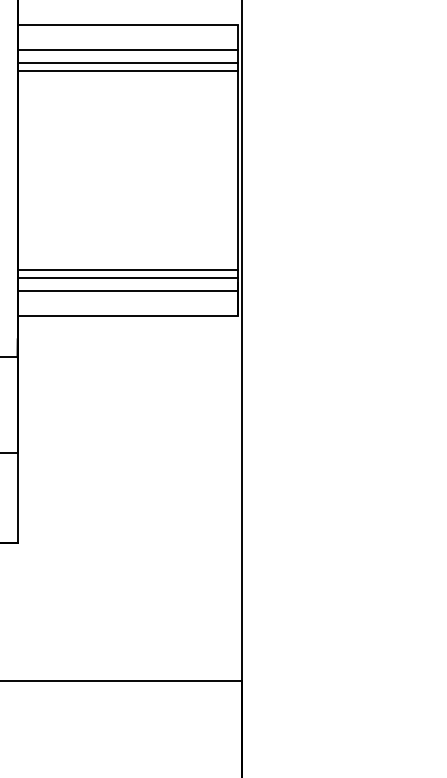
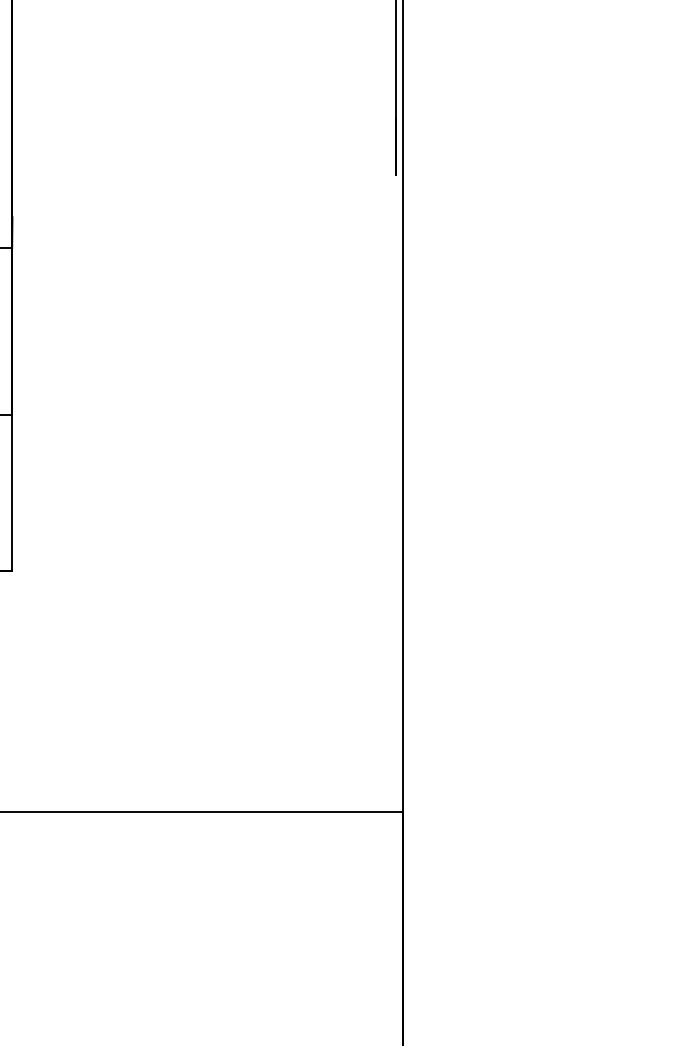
line: (127, 270) -> (203, 97), removed
line: (127, 278) -> (203, 111), removed
line: (127, 290) -> (203, 132), removed
line: (127, 315) -> (203, 175), removed

